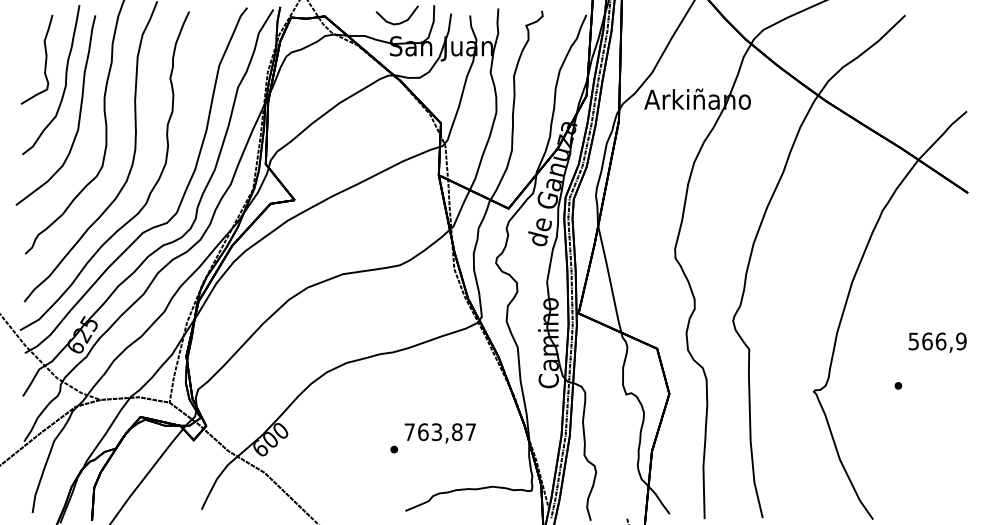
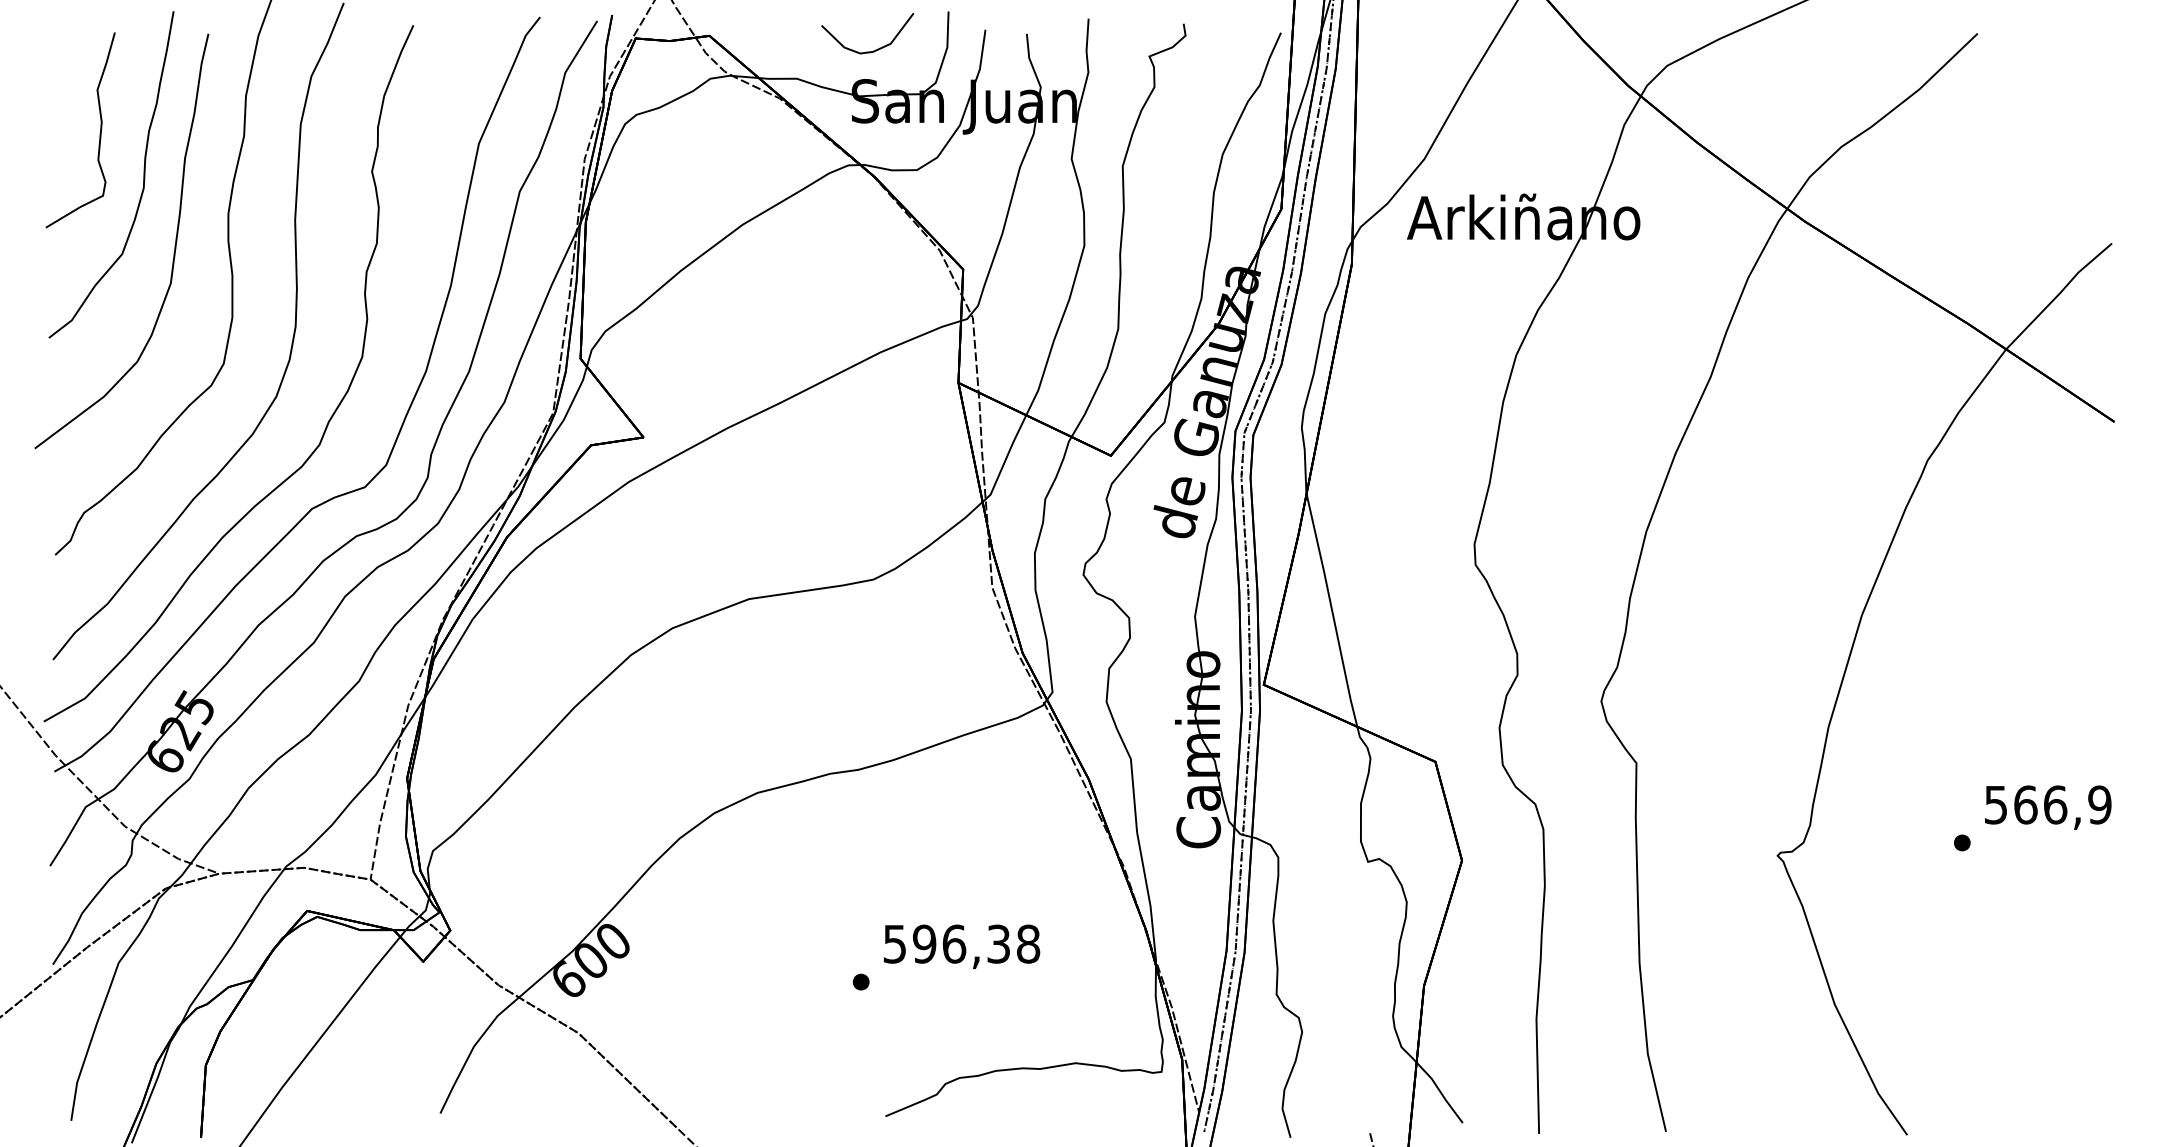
text: (937, 342) -> (2047, 807), moved
text: (440, 432) -> (962, 944), 763,87 -> 596,38

